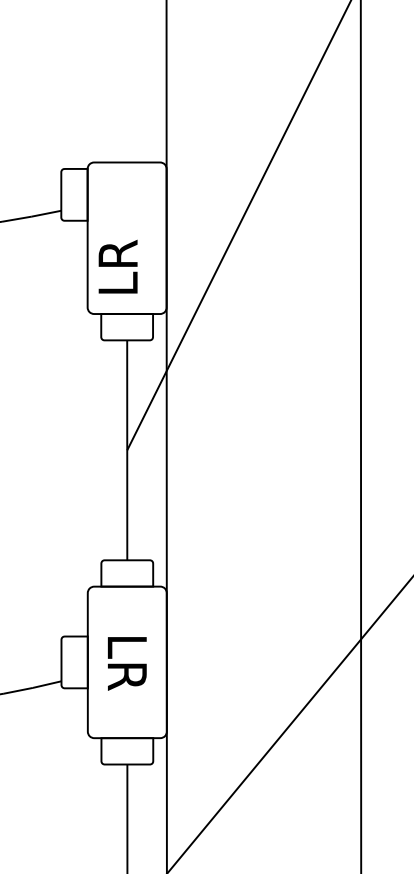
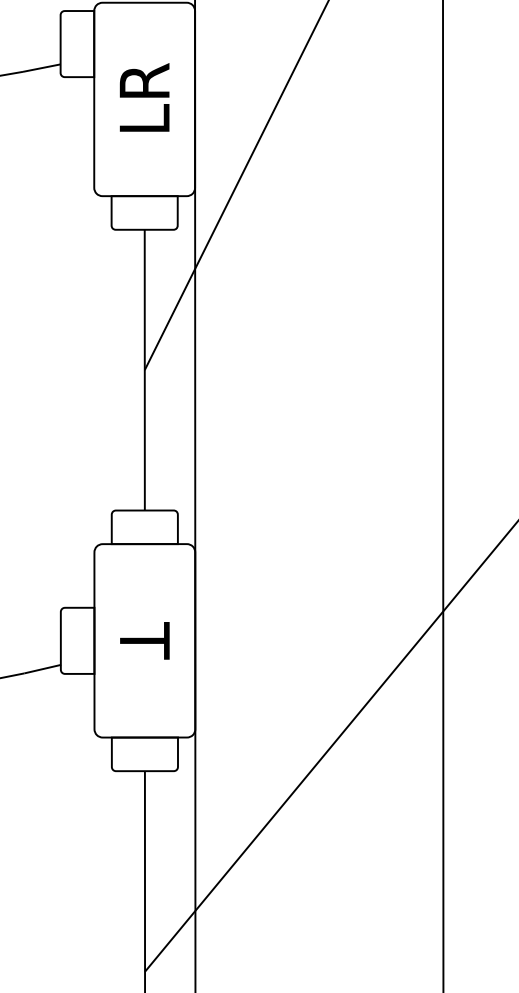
text: (117, 266) -> (143, 97), moved
text: (126, 663) -> (143, 642), LR -> T

